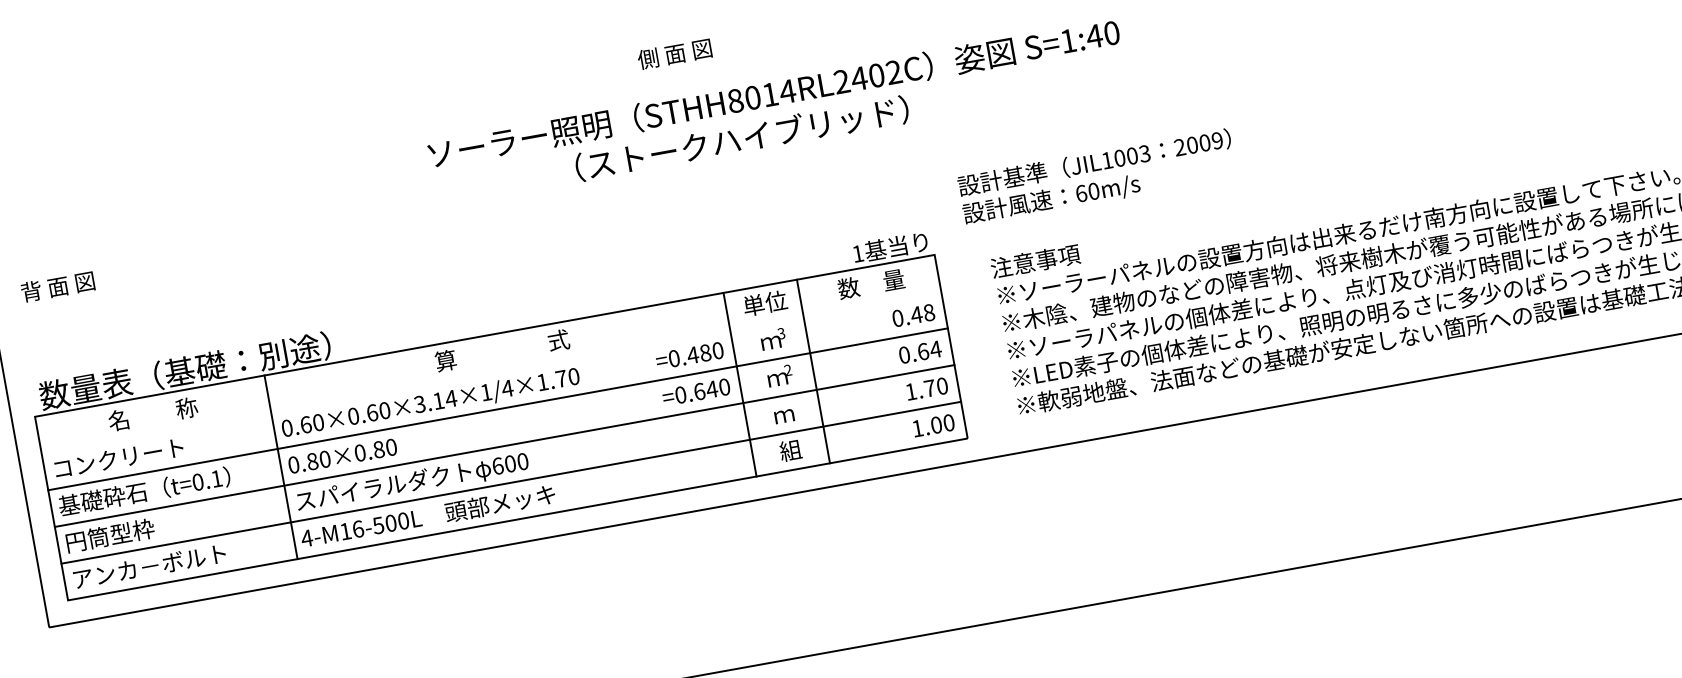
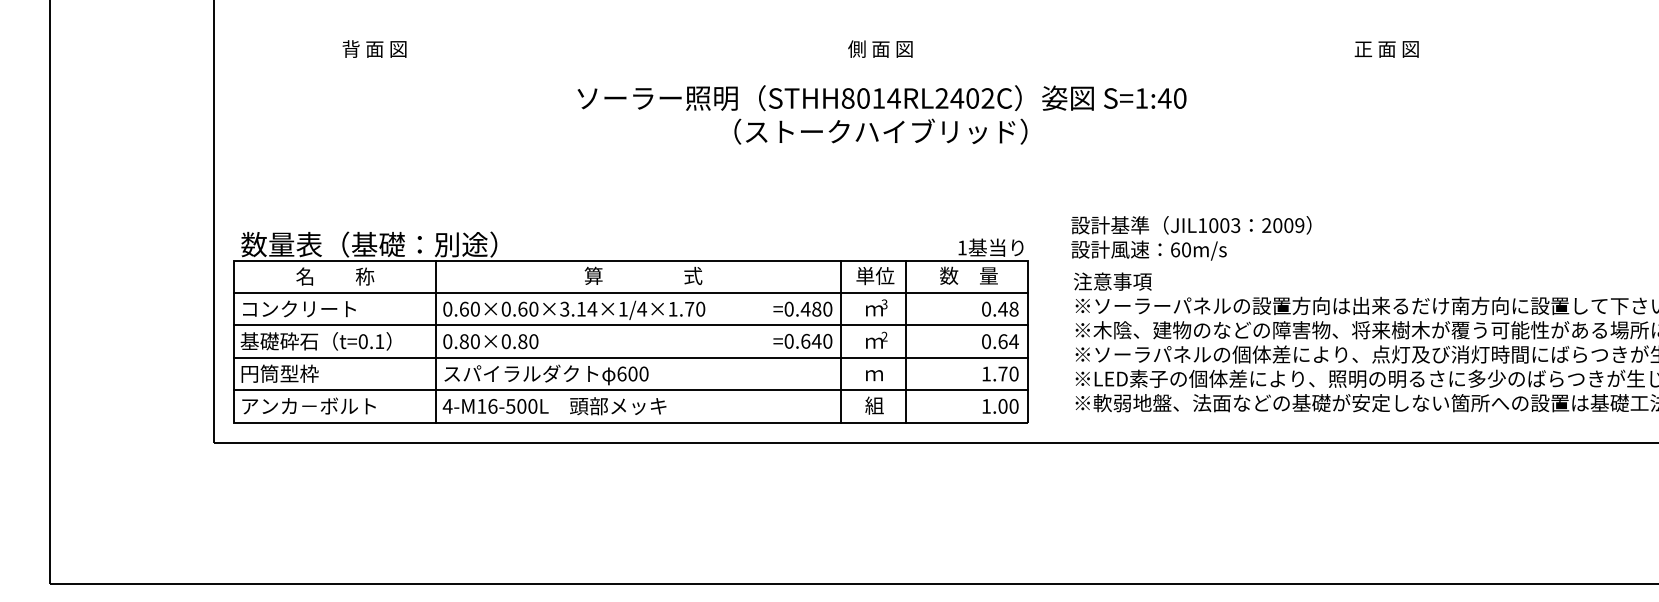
text: (674, 53) -> (880, 48), moved
text: (773, 94) -> (881, 98), moved
text: (1097, 177) -> (1191, 238), moved
text: (57, 286) -> (374, 48), moved
line: (491, 373) -> (630, 293), added

